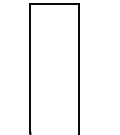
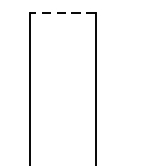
line: (54, 4) -> (62, 13), solid -> dashed

